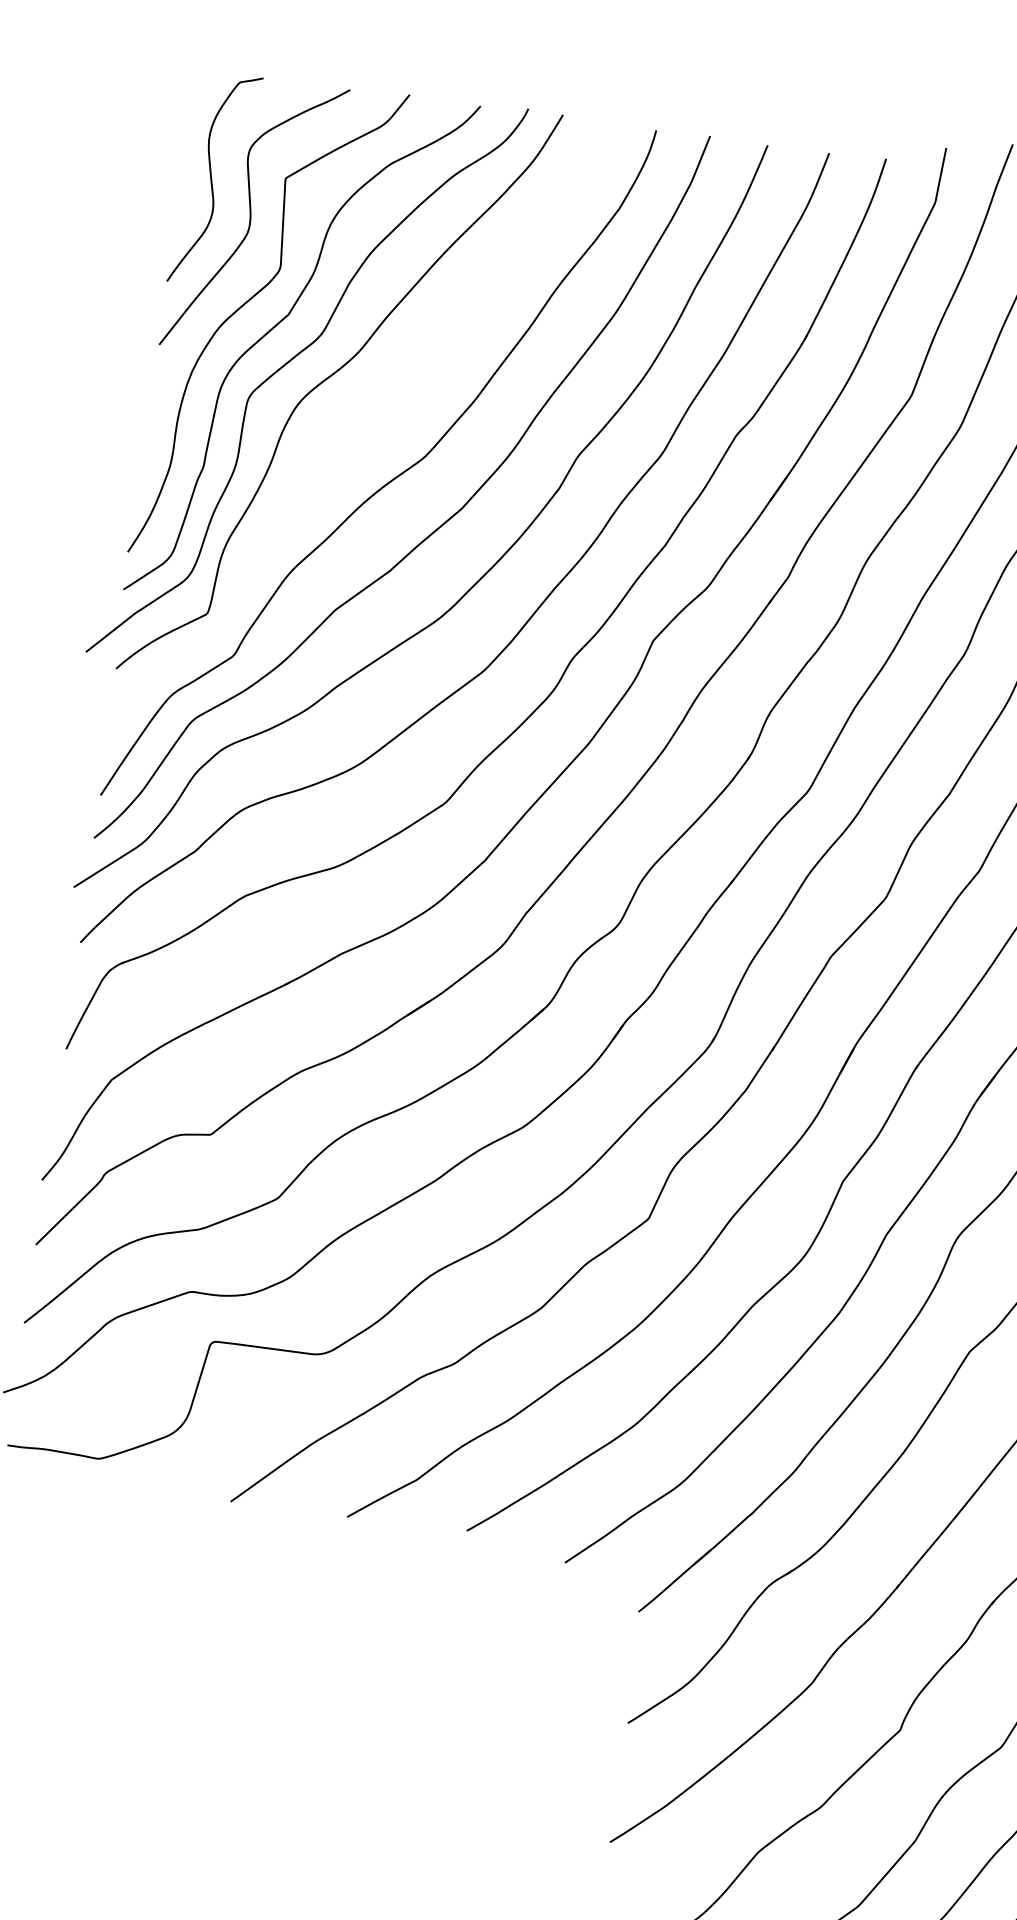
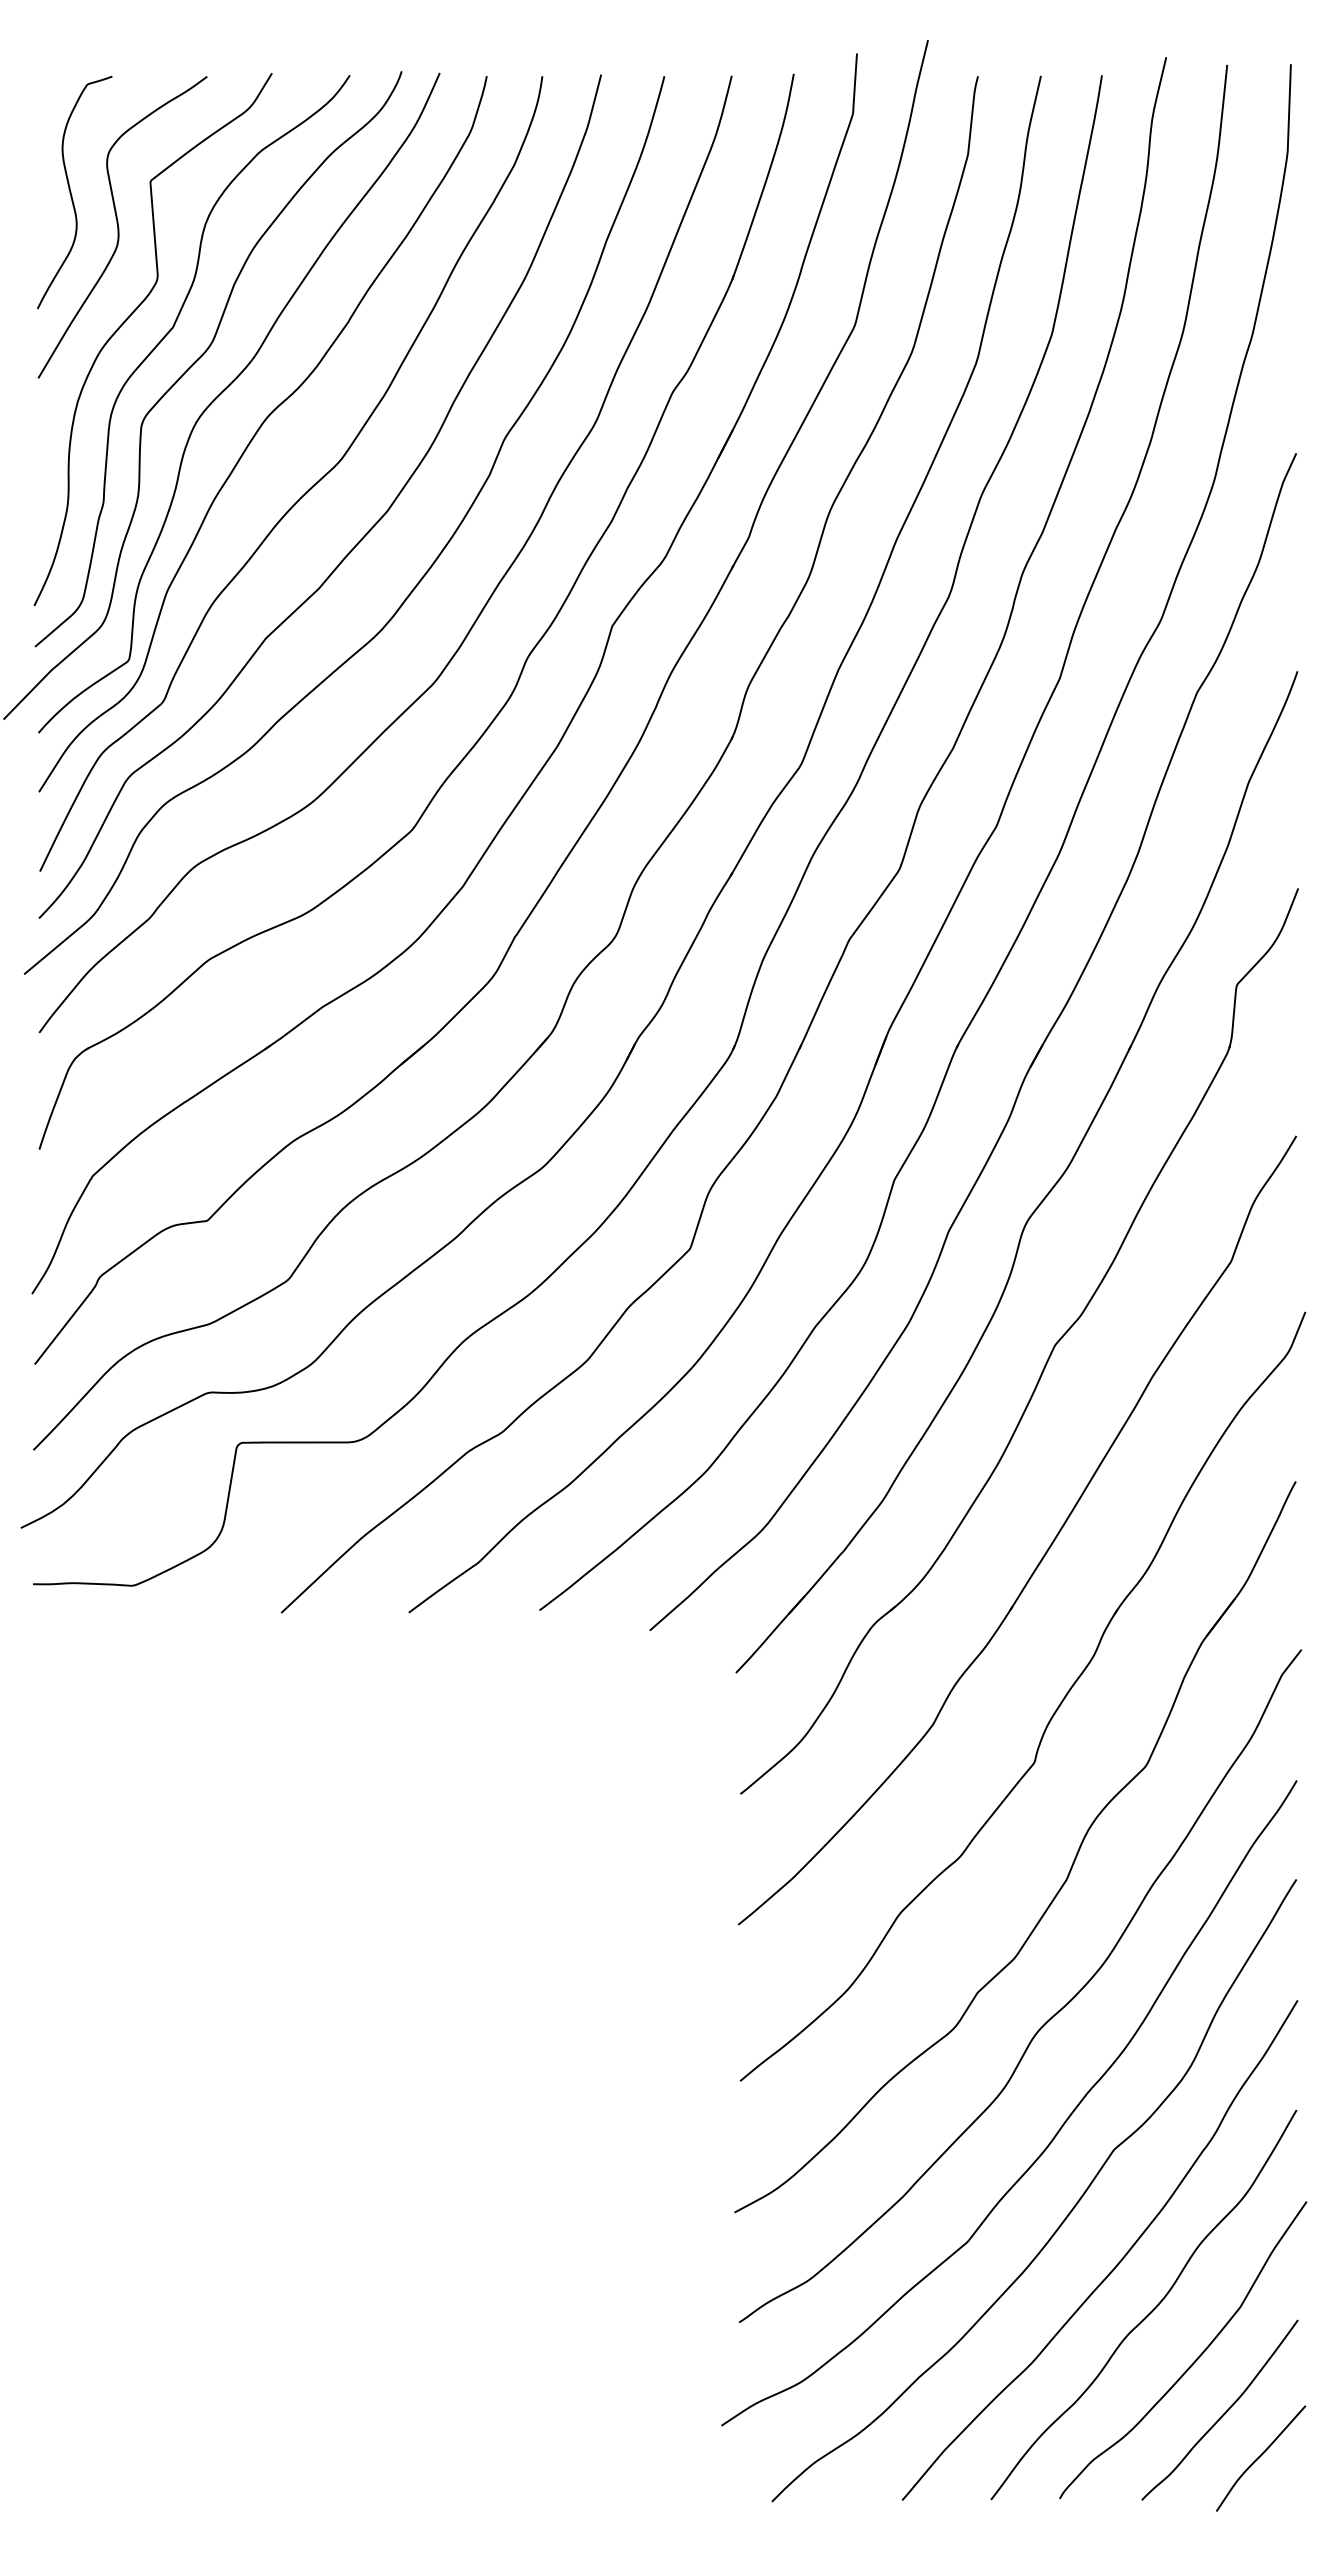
curve: (354, 419) -> (259, 430), added

